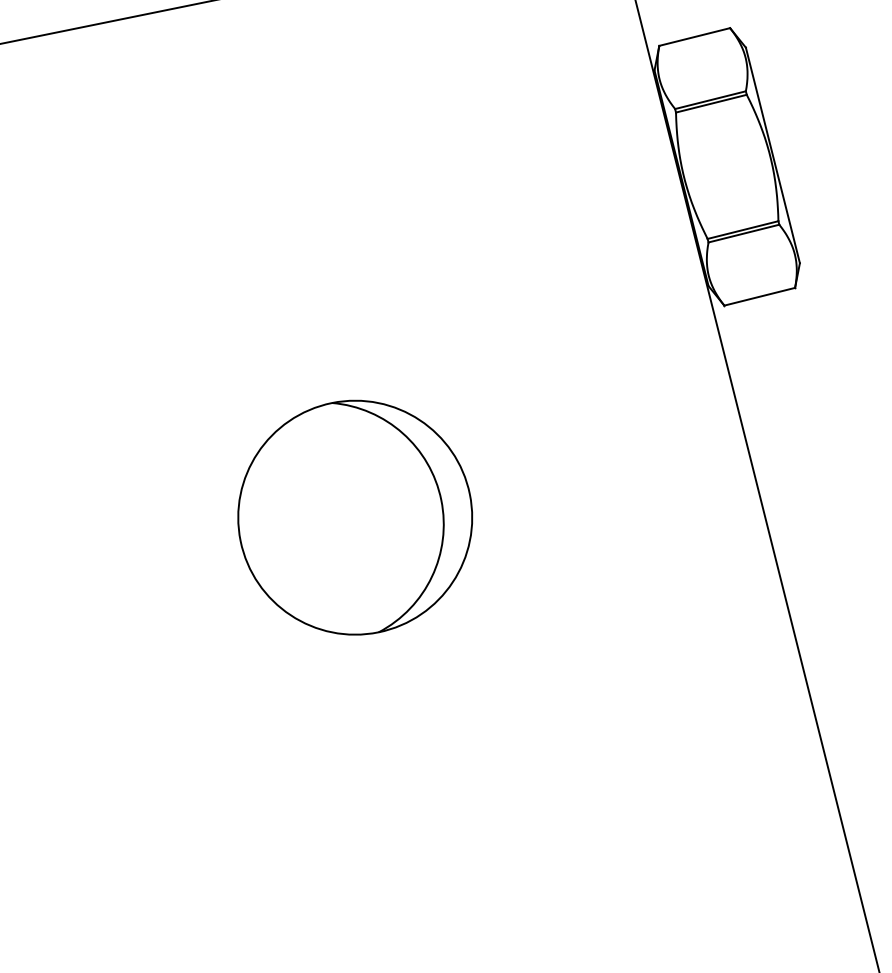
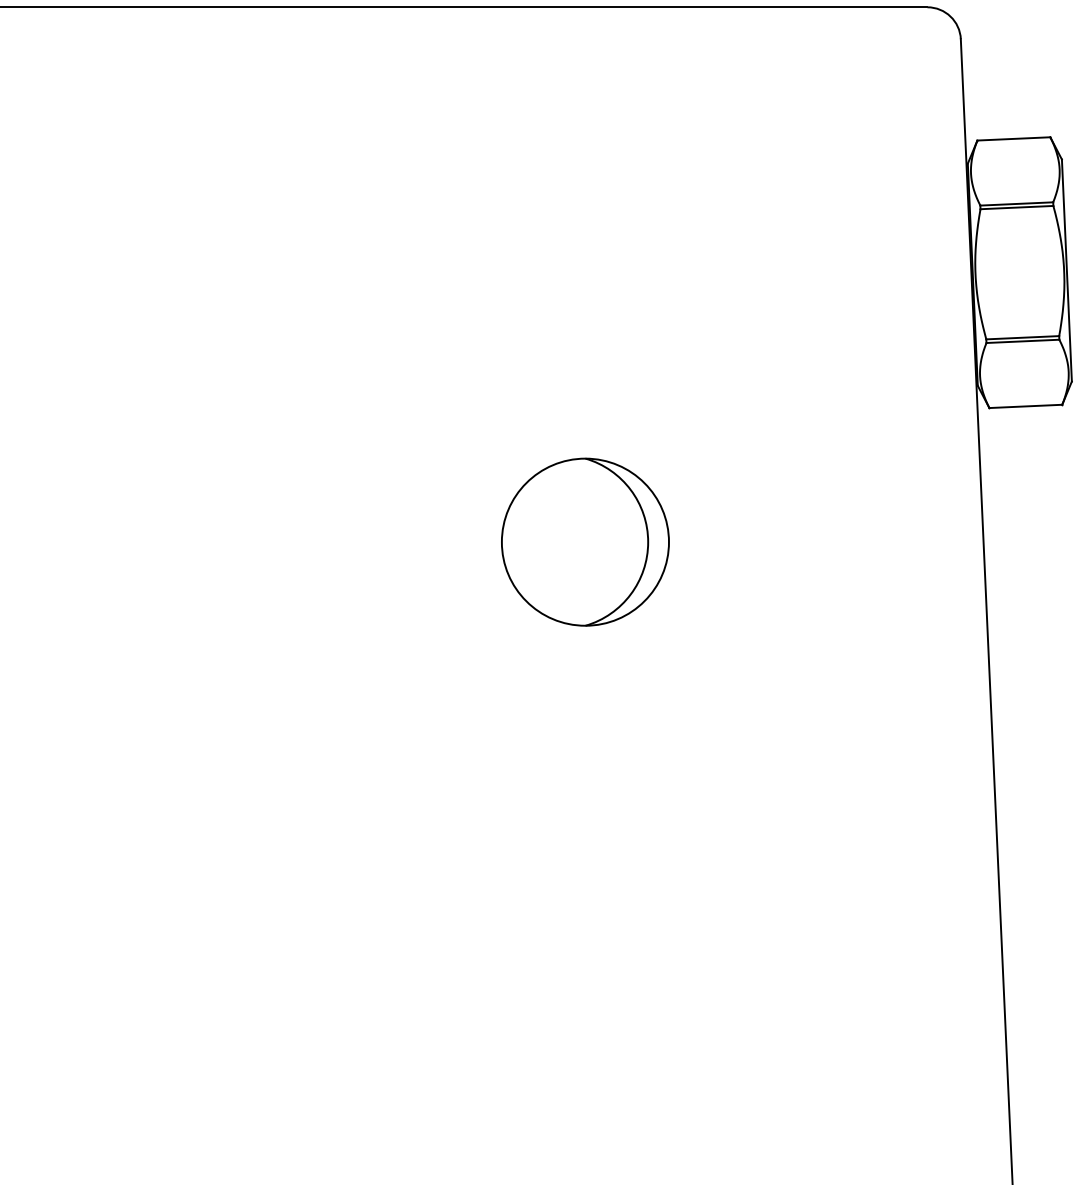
part: (355, 516) -> (585, 541), size x0.71

